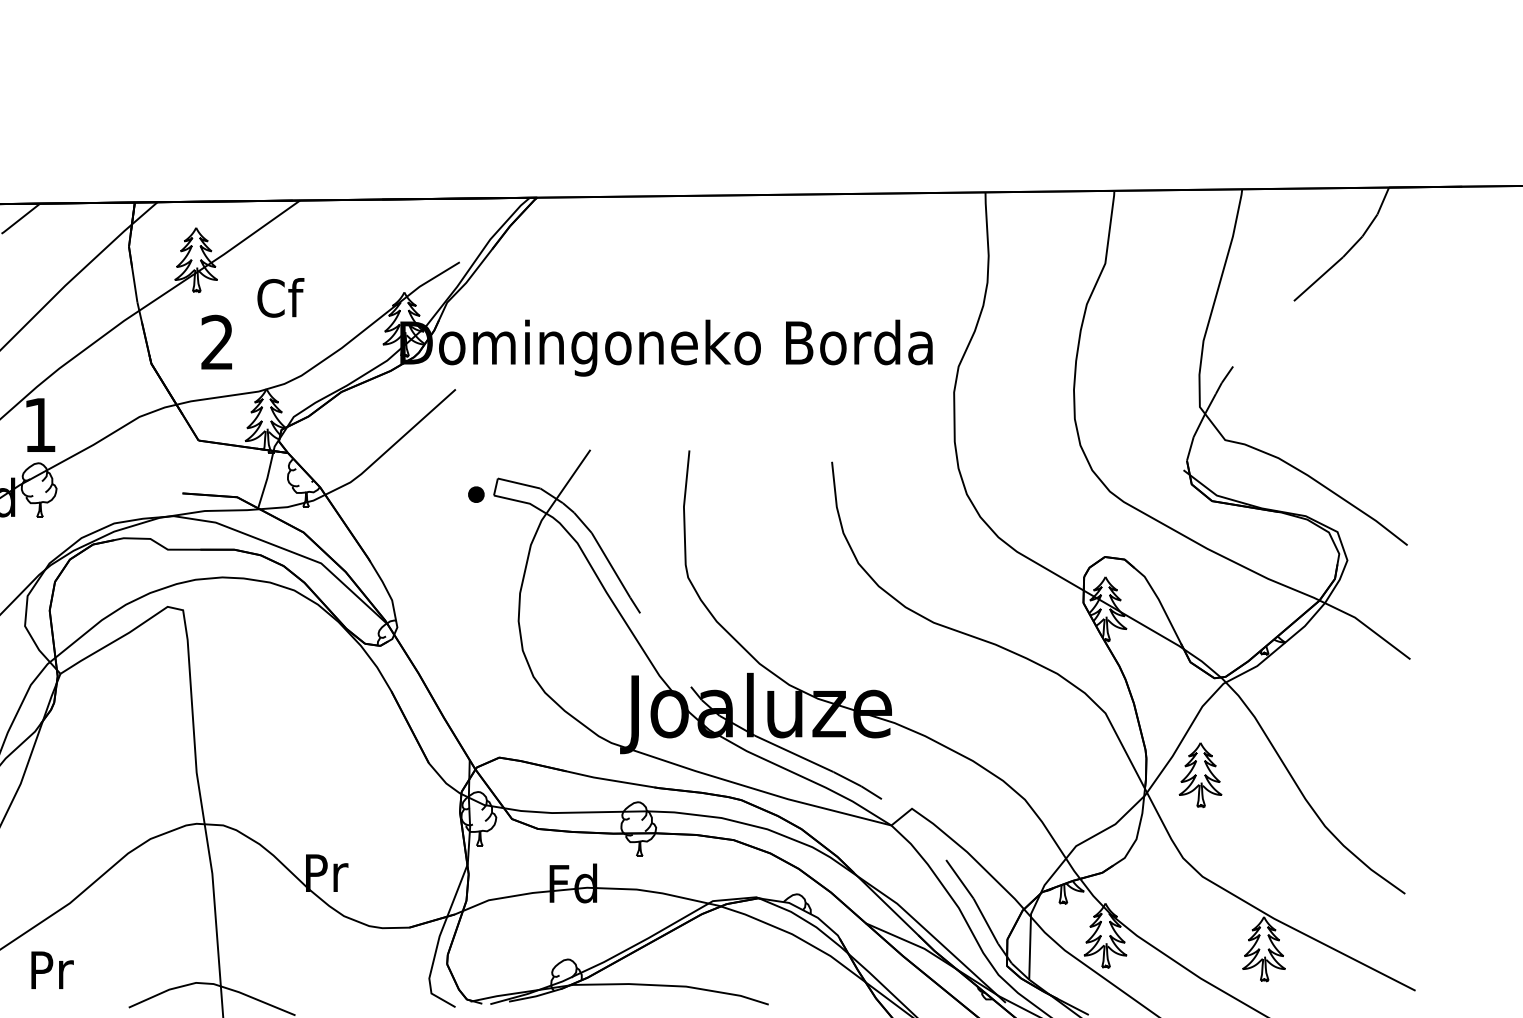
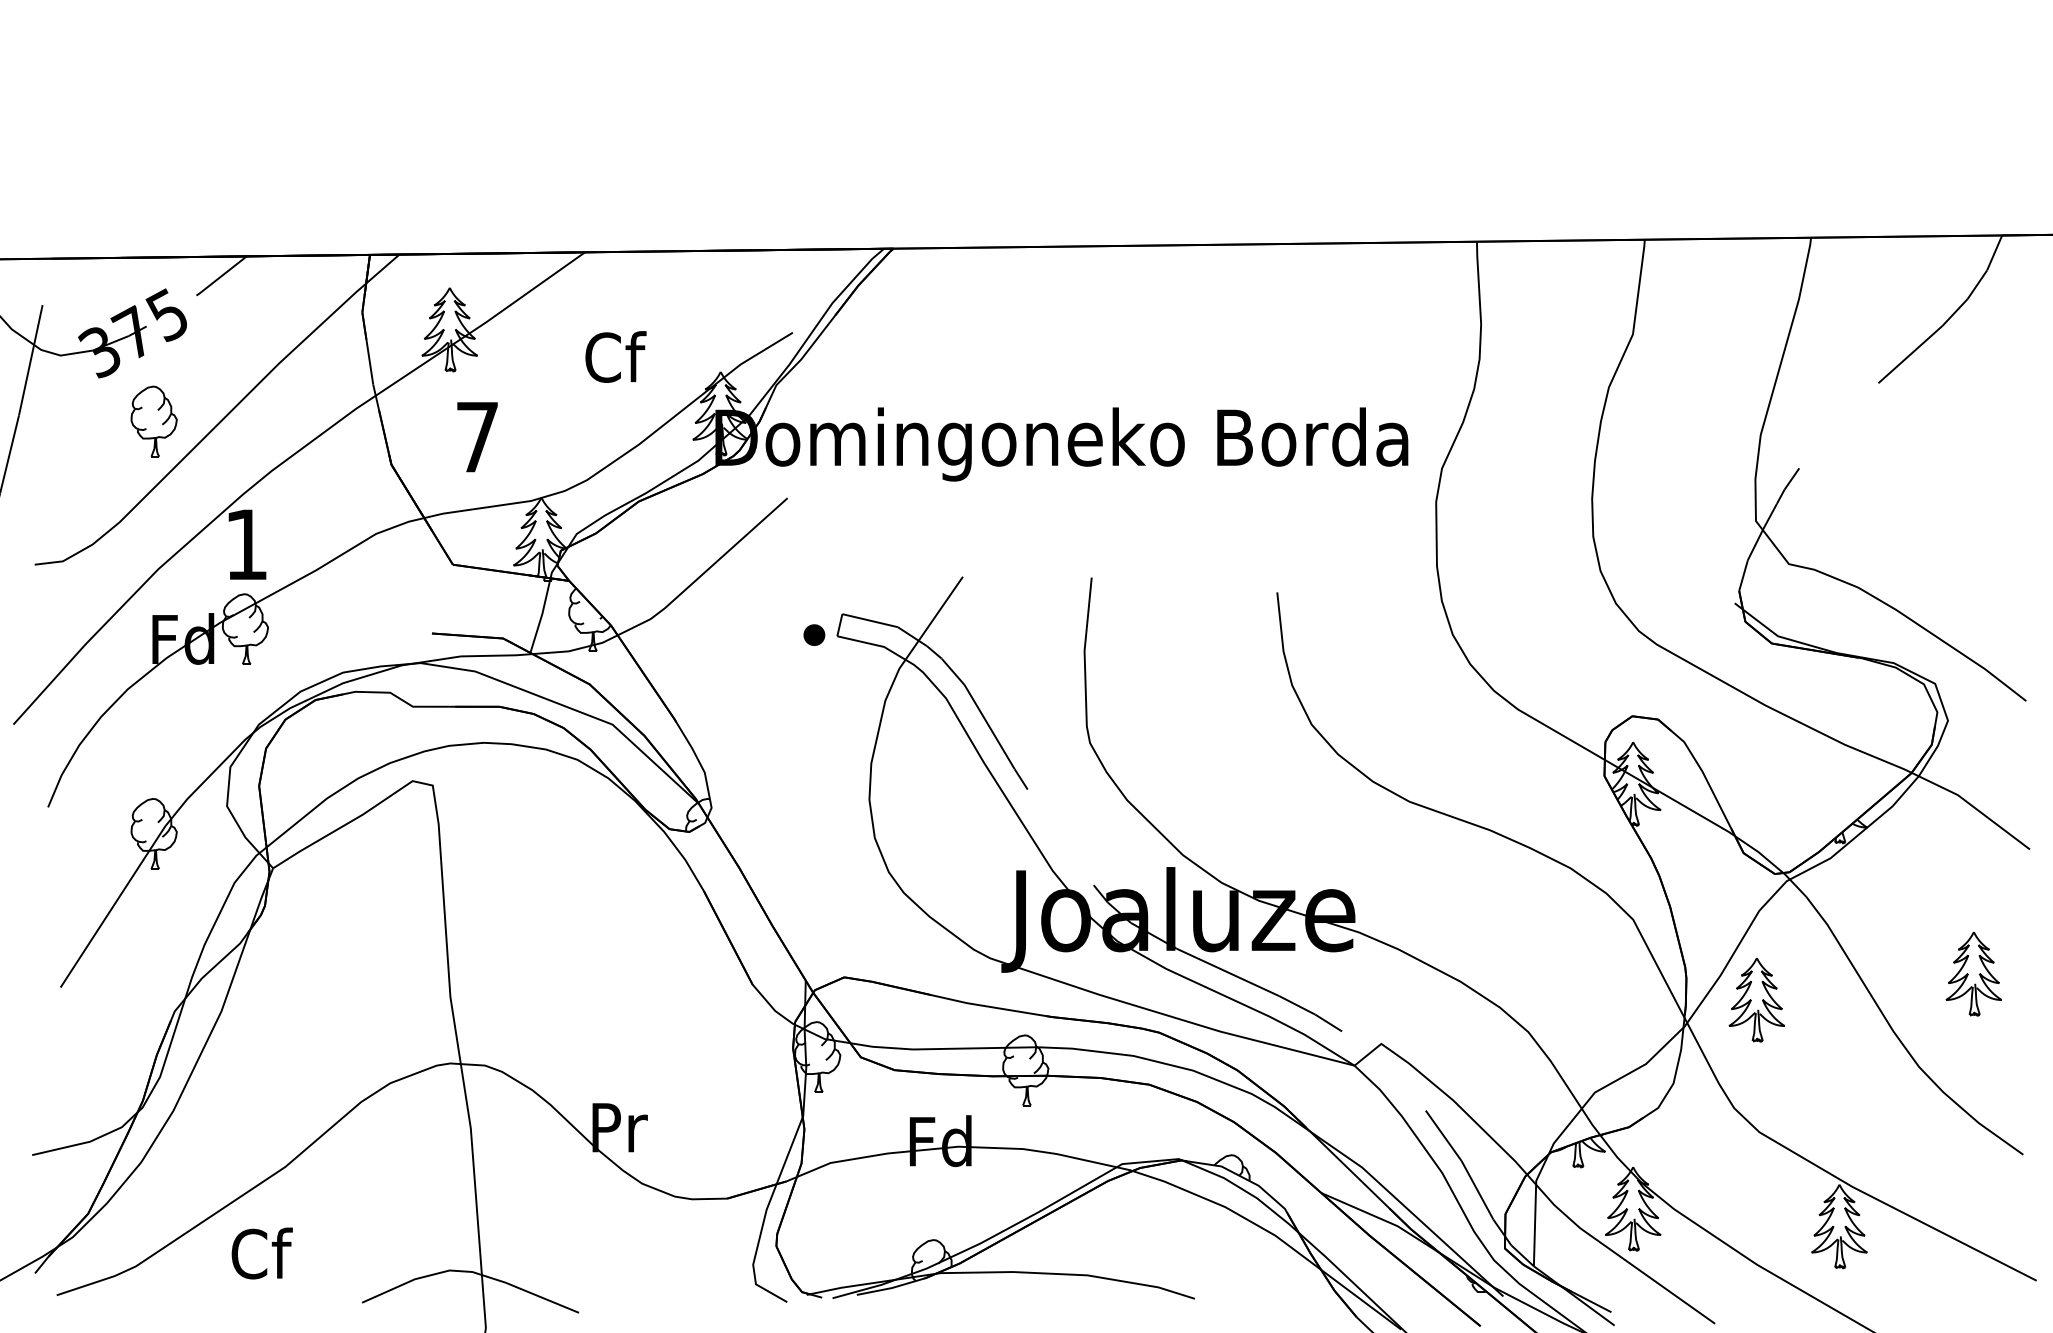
text: (280, 297) -> (615, 356), moved
text: (216, 342) -> (476, 436), 2 -> 7
part: (1367, 755) -> (1973, 974), added
text: (51, 969) -> (261, 1253), Pr -> Cf

